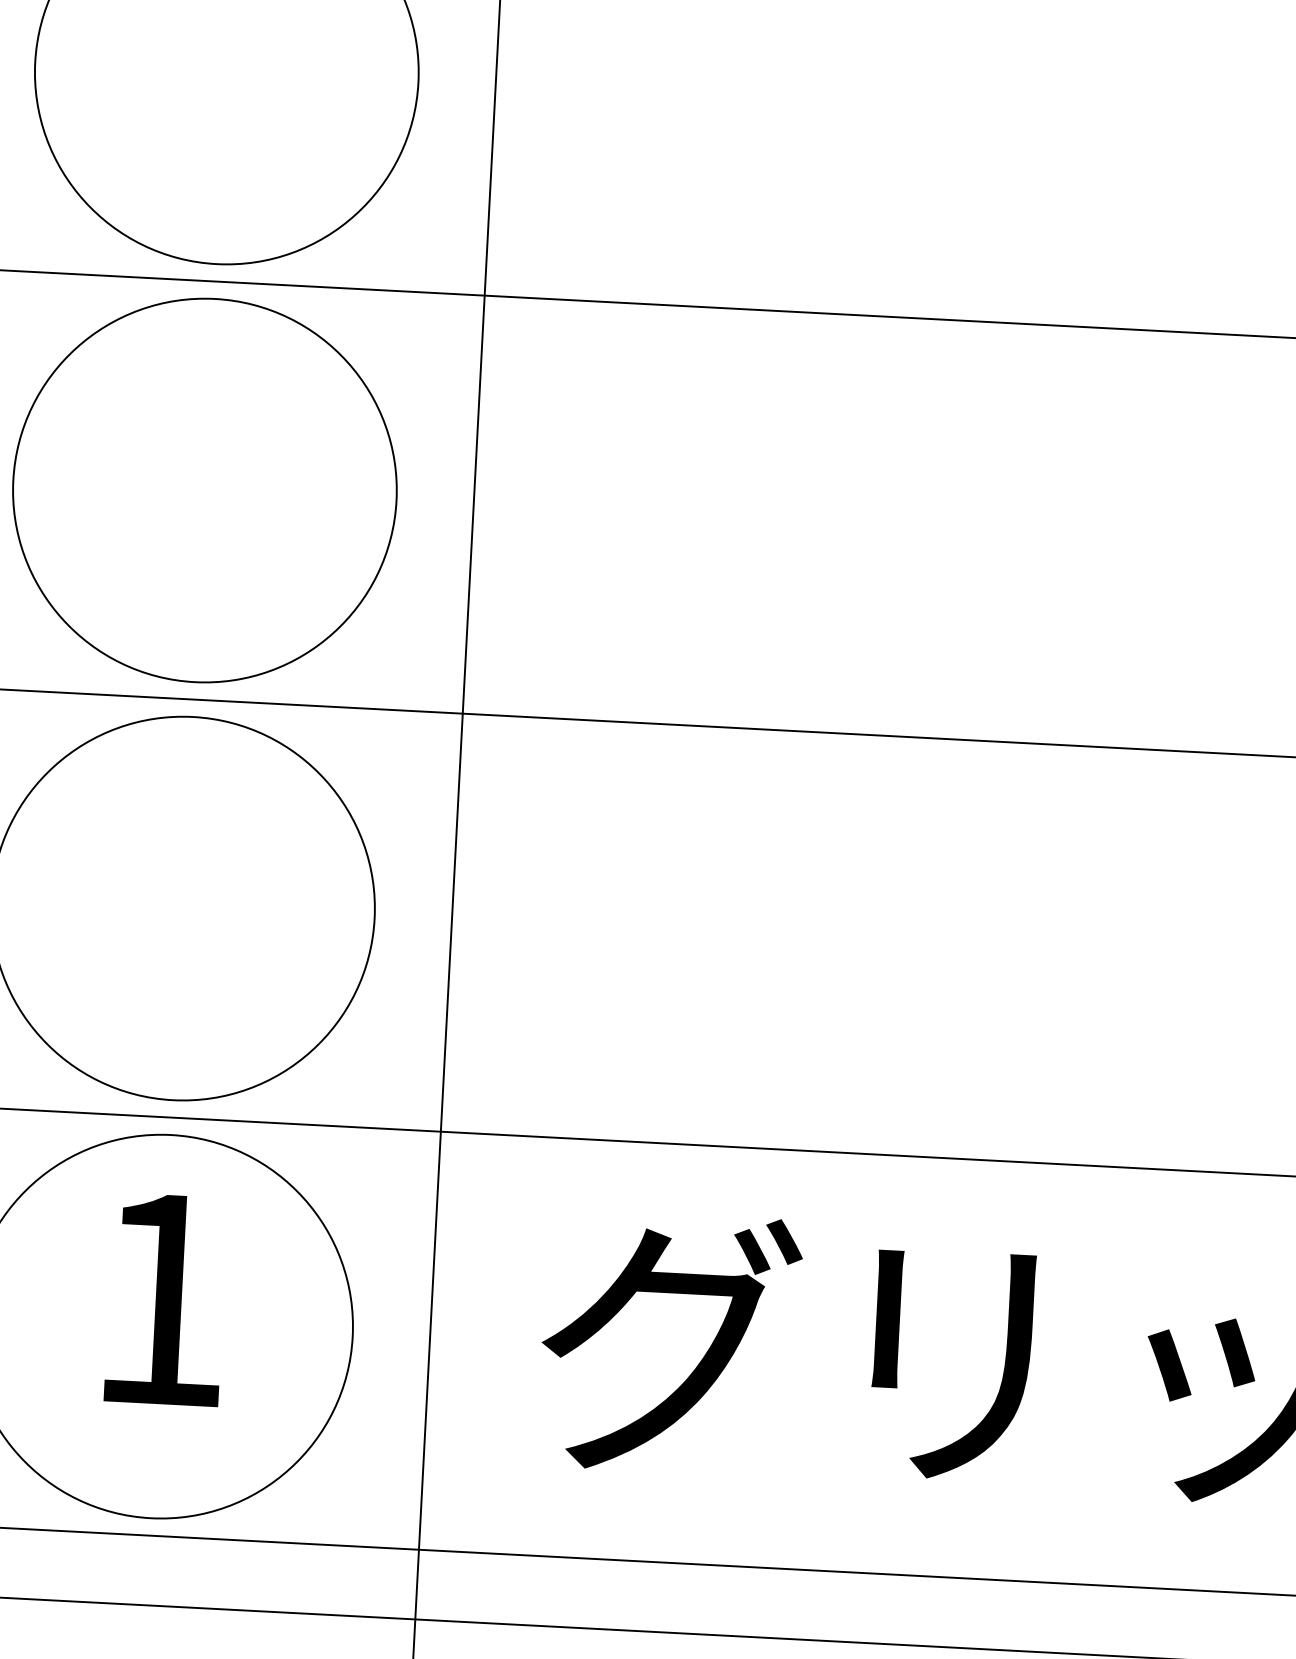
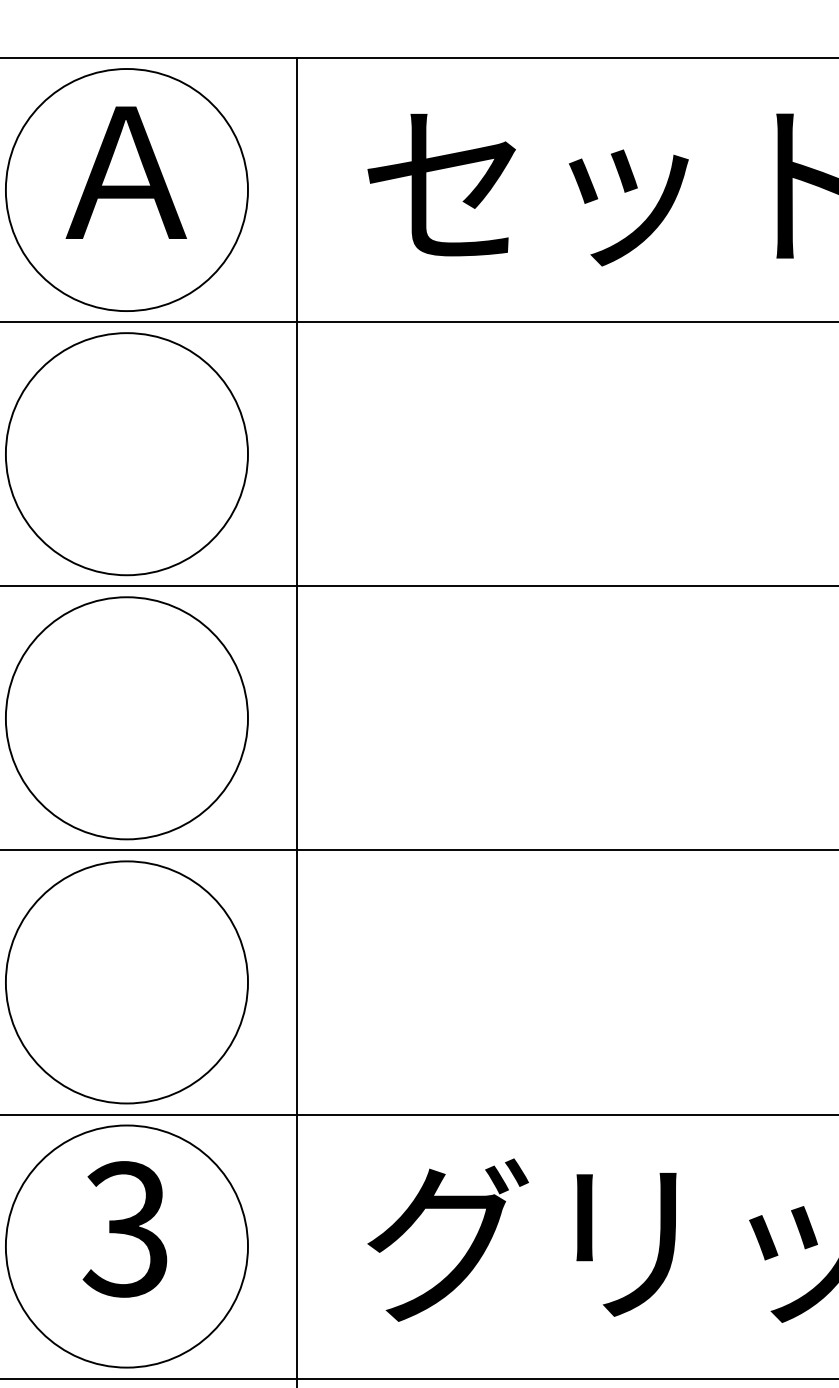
text: (158, 1299) -> (124, 1229), 1 -> 3

